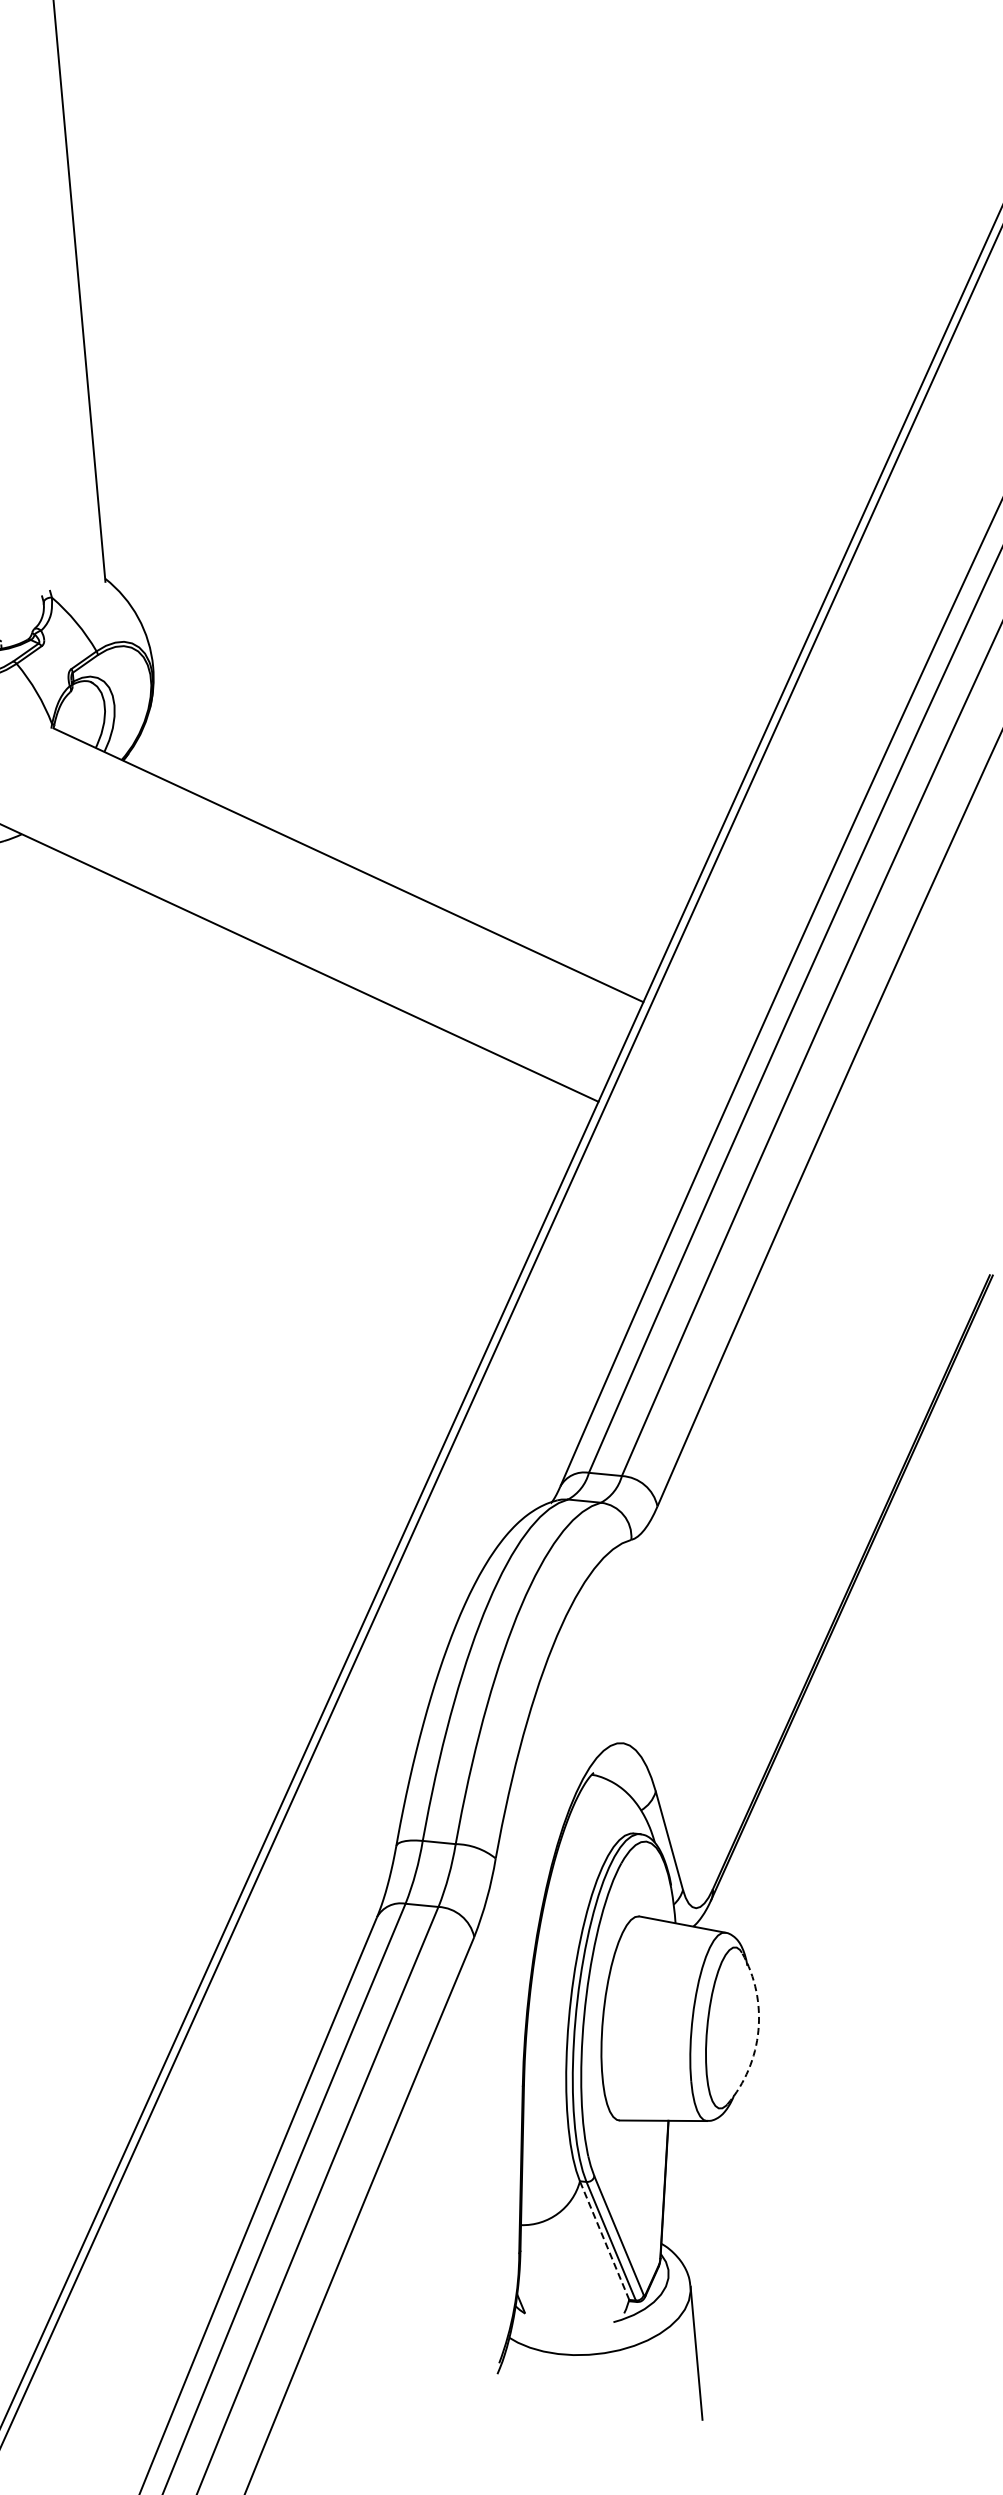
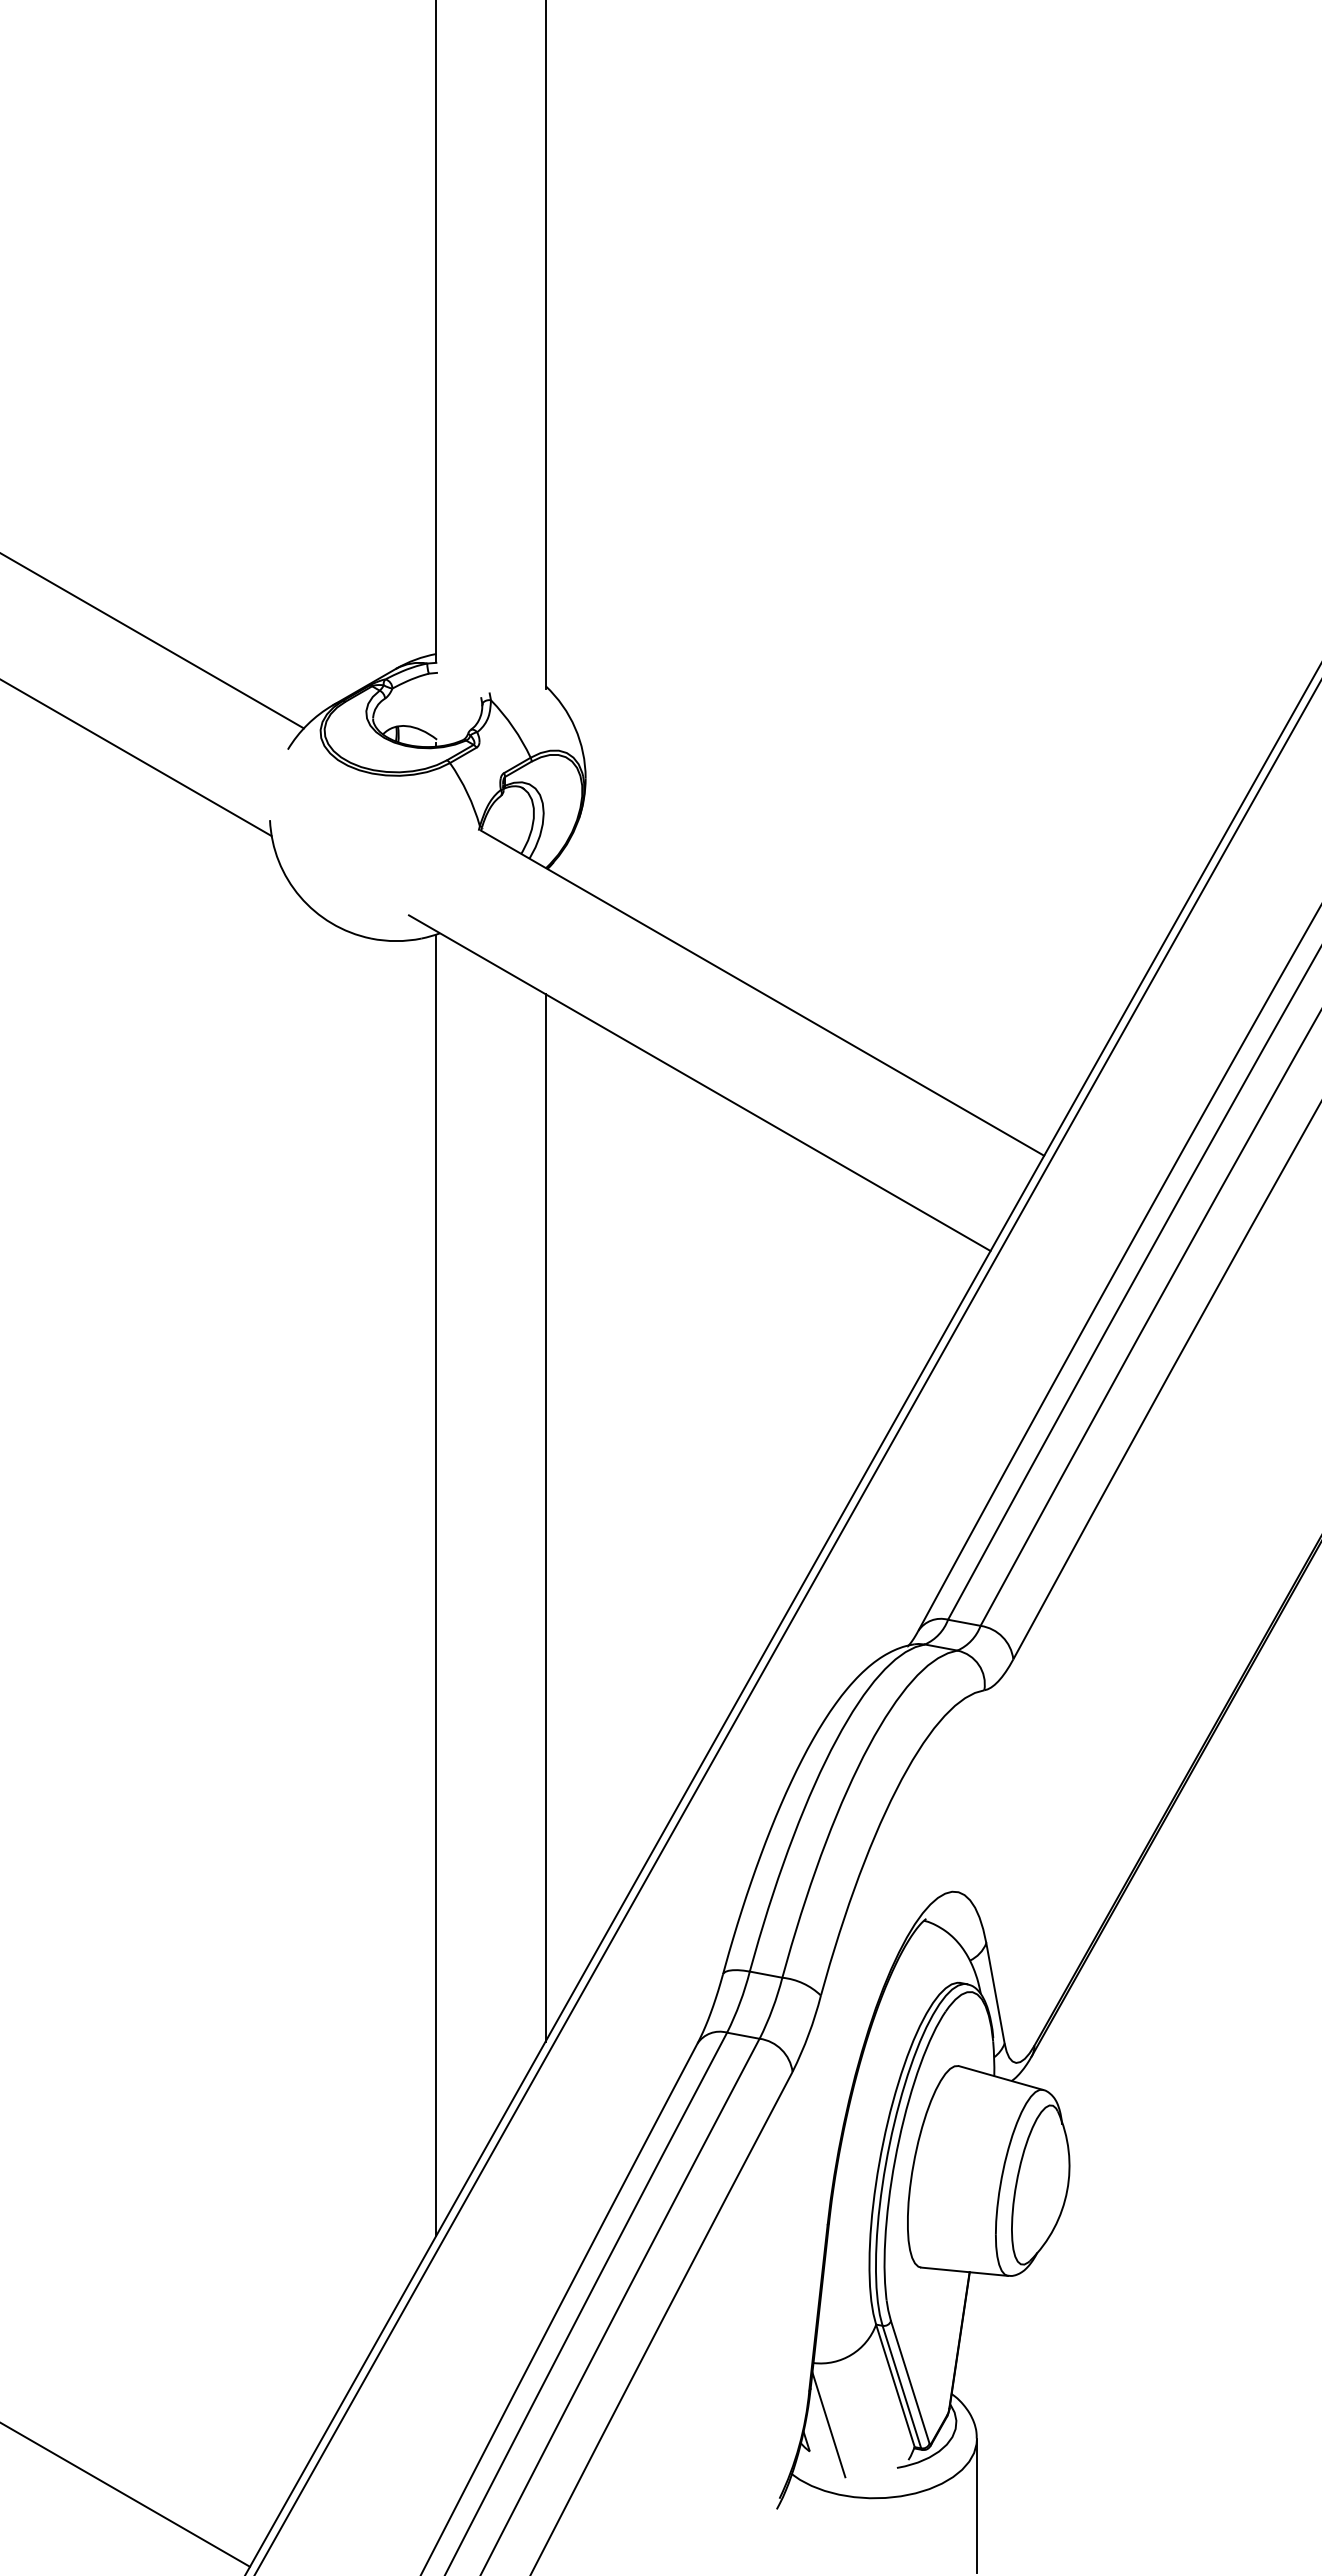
line: (178, 1406) -> (545, 1517), added
line: (76, 1483) -> (436, 1584), added
arc: (758, 2030) -> (1067, 2190), dashed -> solid
line: (604, 2240) -> (895, 2385), dashed -> solid
line: (541, 2285) -> (828, 2424), added

